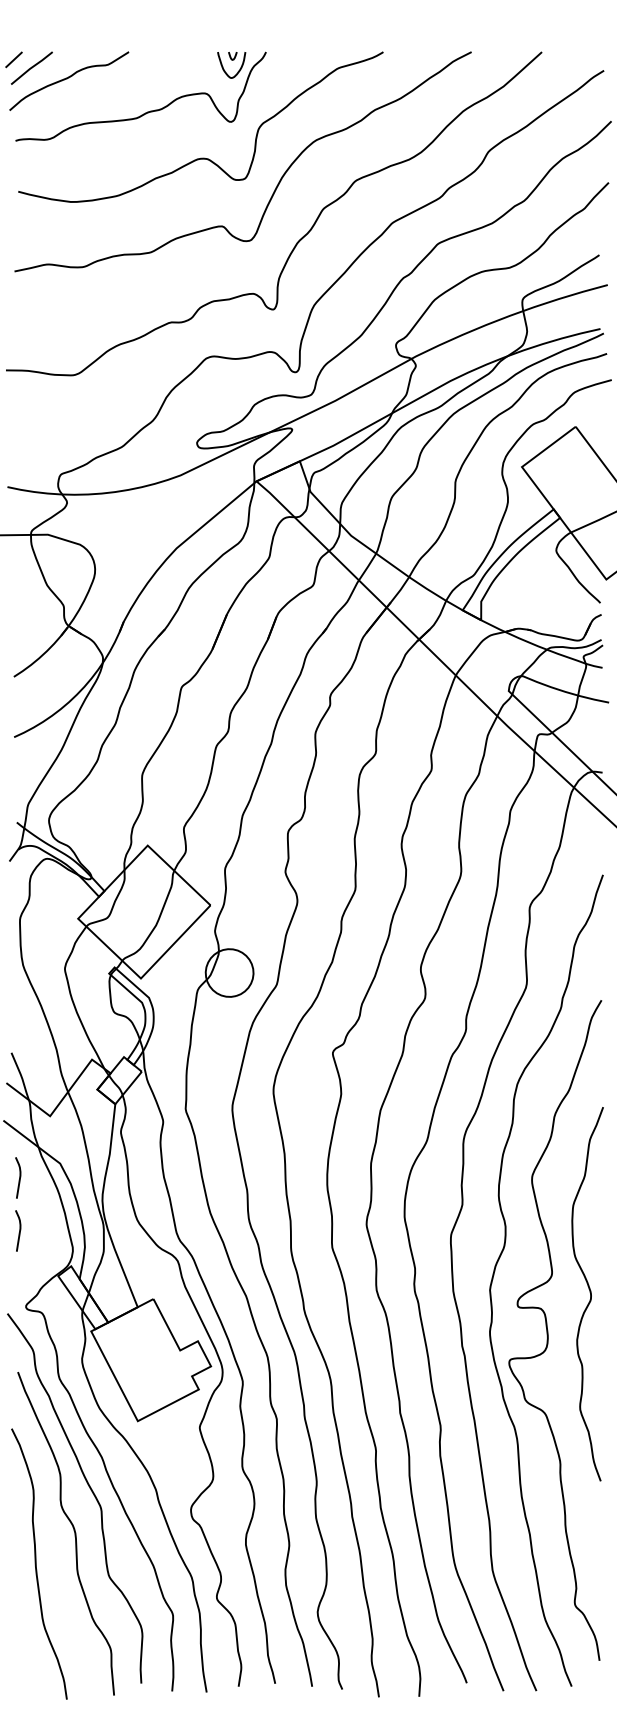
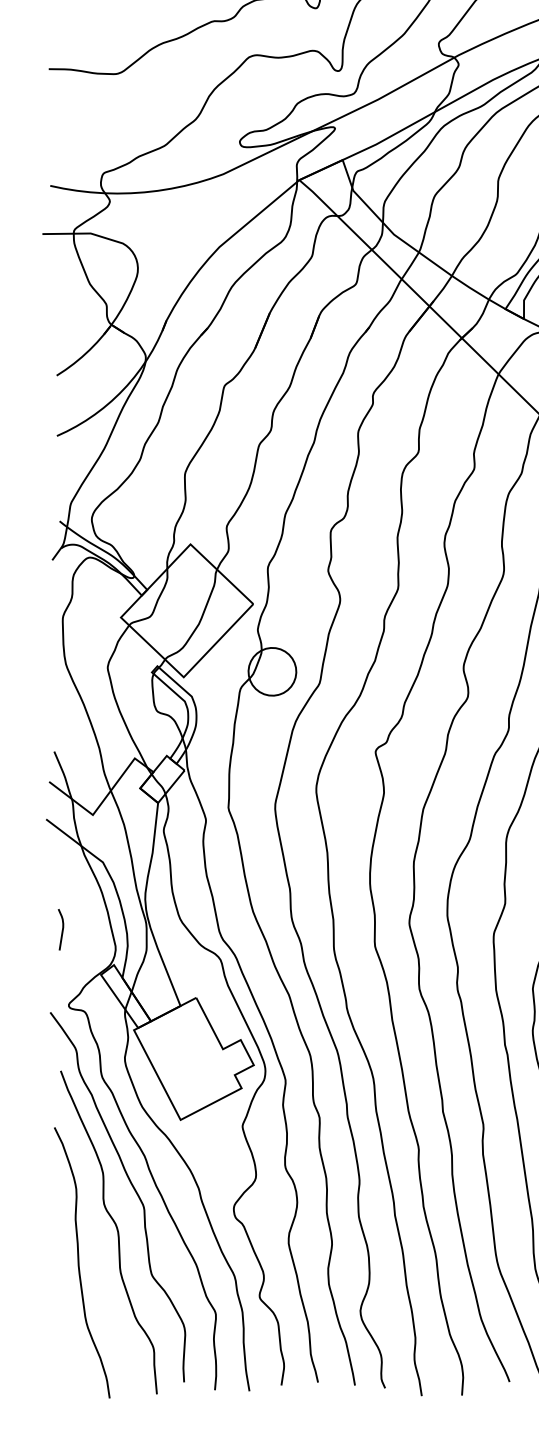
curve: (19, 1177) -> (62, 876), removed

